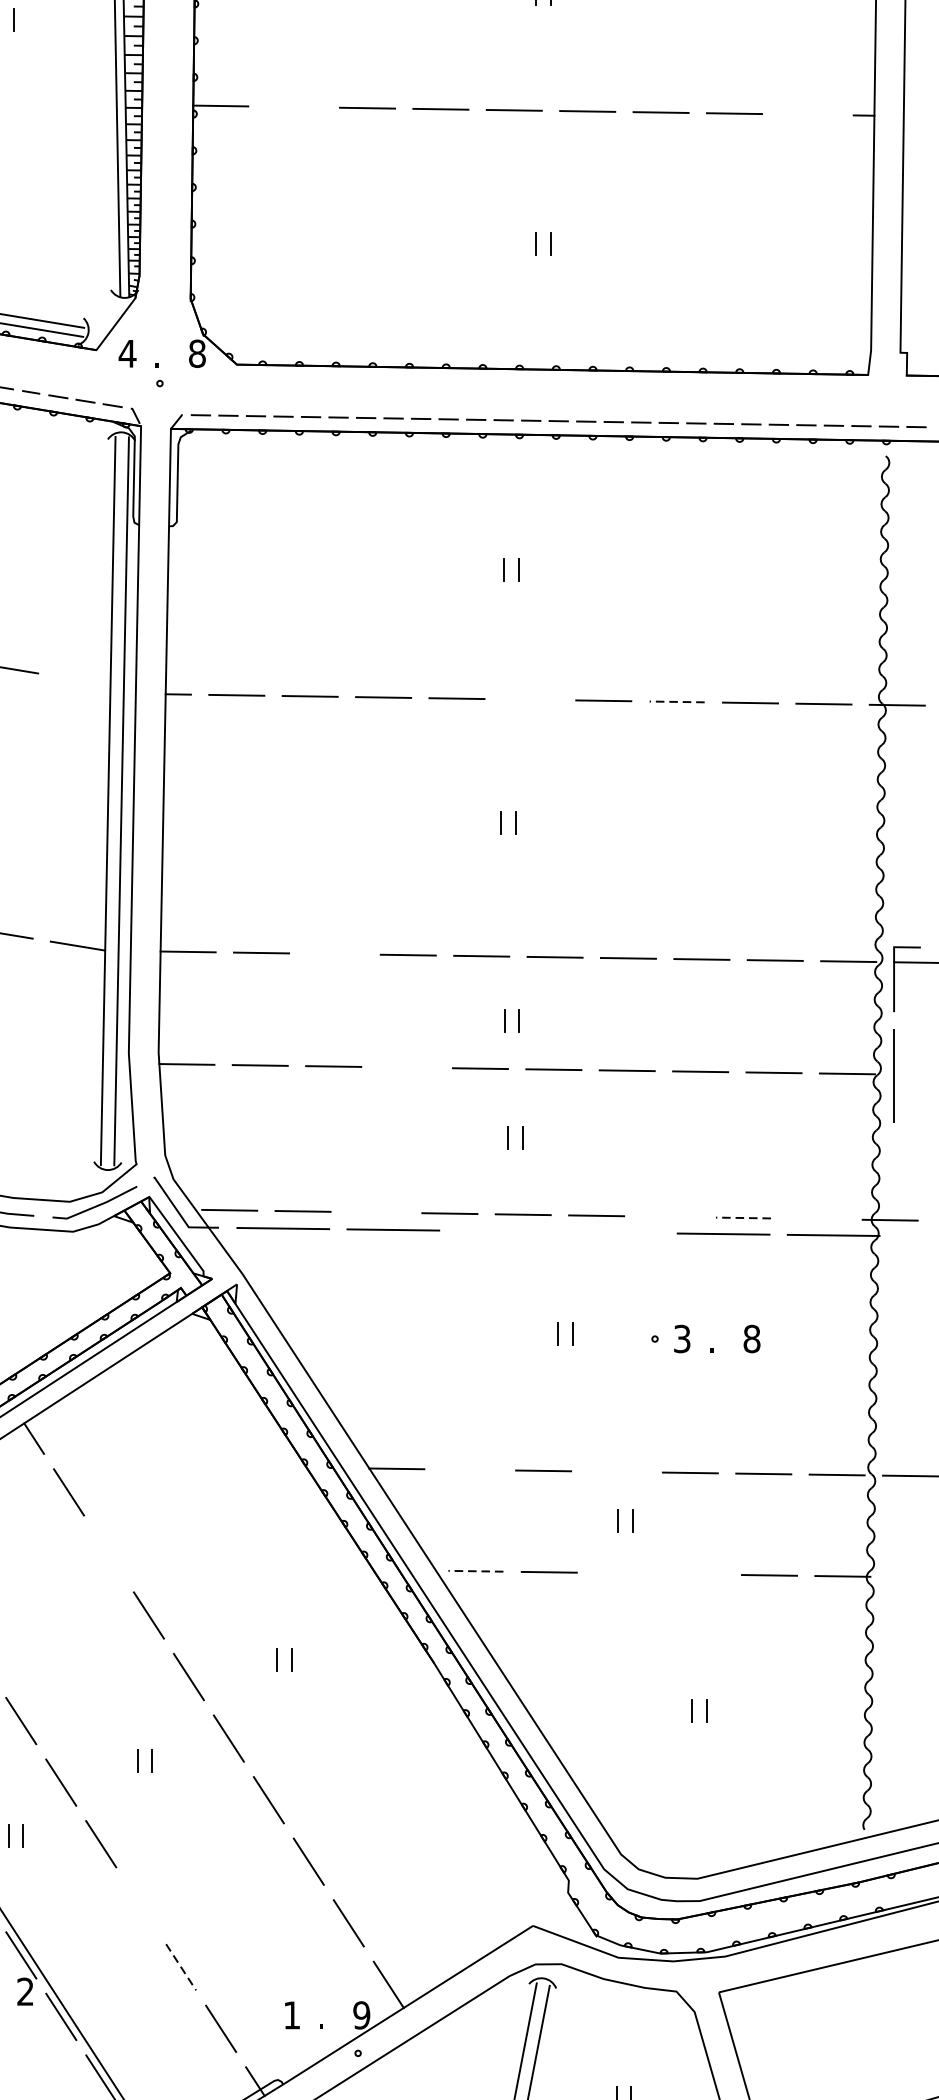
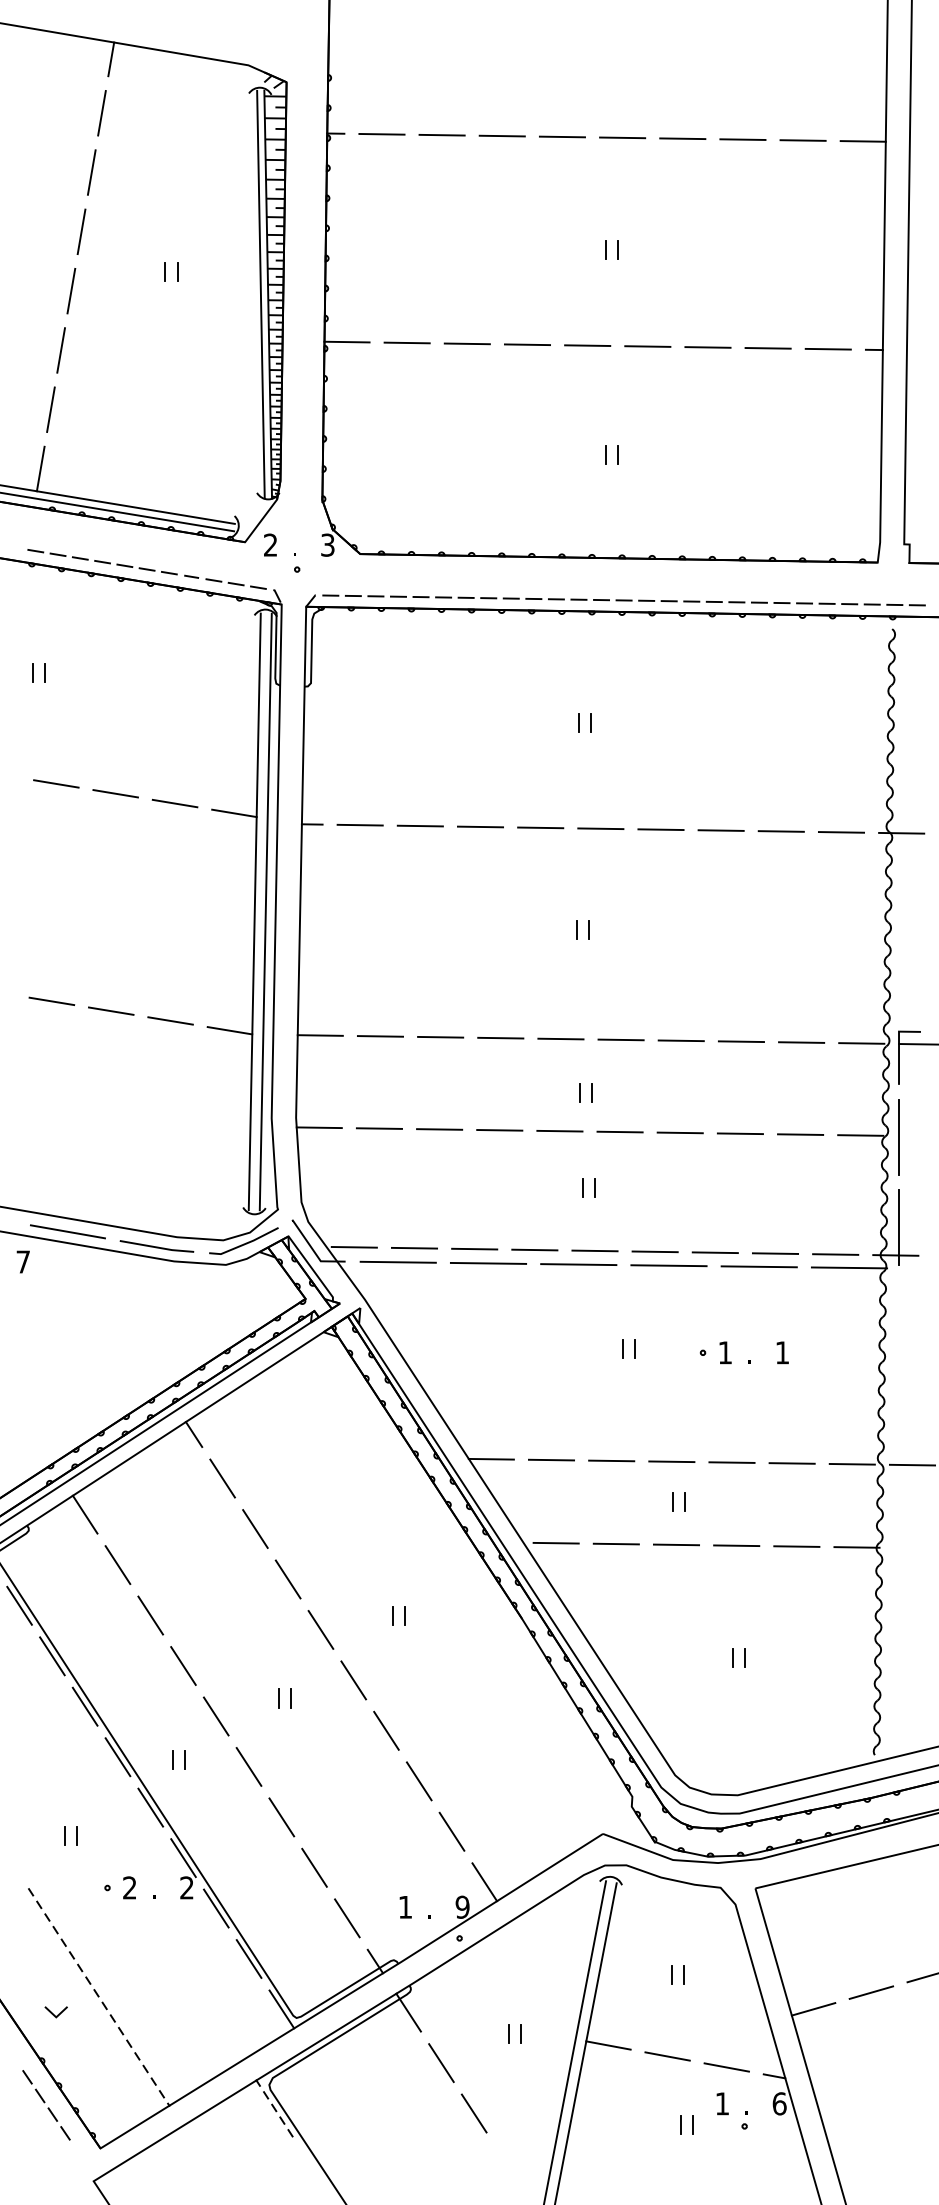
line: (293, 106) -> (406, 342), added
line: (806, 113) -> (827, 348), added
text: (127, 352) -> (270, 544), 4 -> 2
text: (196, 352) -> (327, 544), 8 -> 3
line: (83, 681) -> (234, 813), added
line: (529, 699) -> (600, 828), added
line: (677, 701) -> (721, 830), dashed -> solid
line: (334, 953) -> (440, 1036), added
line: (406, 1067) -> (499, 1130), added
line: (893, 1186) -> (898, 1227), added
line: (376, 1211) -> (474, 1248), added
line: (669, 1216) -> (714, 1252), added
line: (743, 1217) -> (775, 1253), dashed -> solid
line: (816, 1219) -> (835, 1254), added
line: (503, 1231) -> (578, 1264), added
line: (612, 1232) -> (668, 1265), added
text: (681, 1338) -> (724, 1352), 3 -> 1
text: (751, 1338) -> (782, 1352), 8 -> 1
line: (470, 1469) -> (551, 1459), added
line: (616, 1471) -> (671, 1461), added
line: (109, 1553) -> (255, 1528), added
line: (476, 1571) -> (556, 1543), dashed -> solid
line: (622, 1572) -> (676, 1544), added
line: (695, 1574) -> (736, 1545), added
line: (140, 1905) -> (281, 1817), added
line: (181, 1966) -> (314, 1867), dashed -> solid

